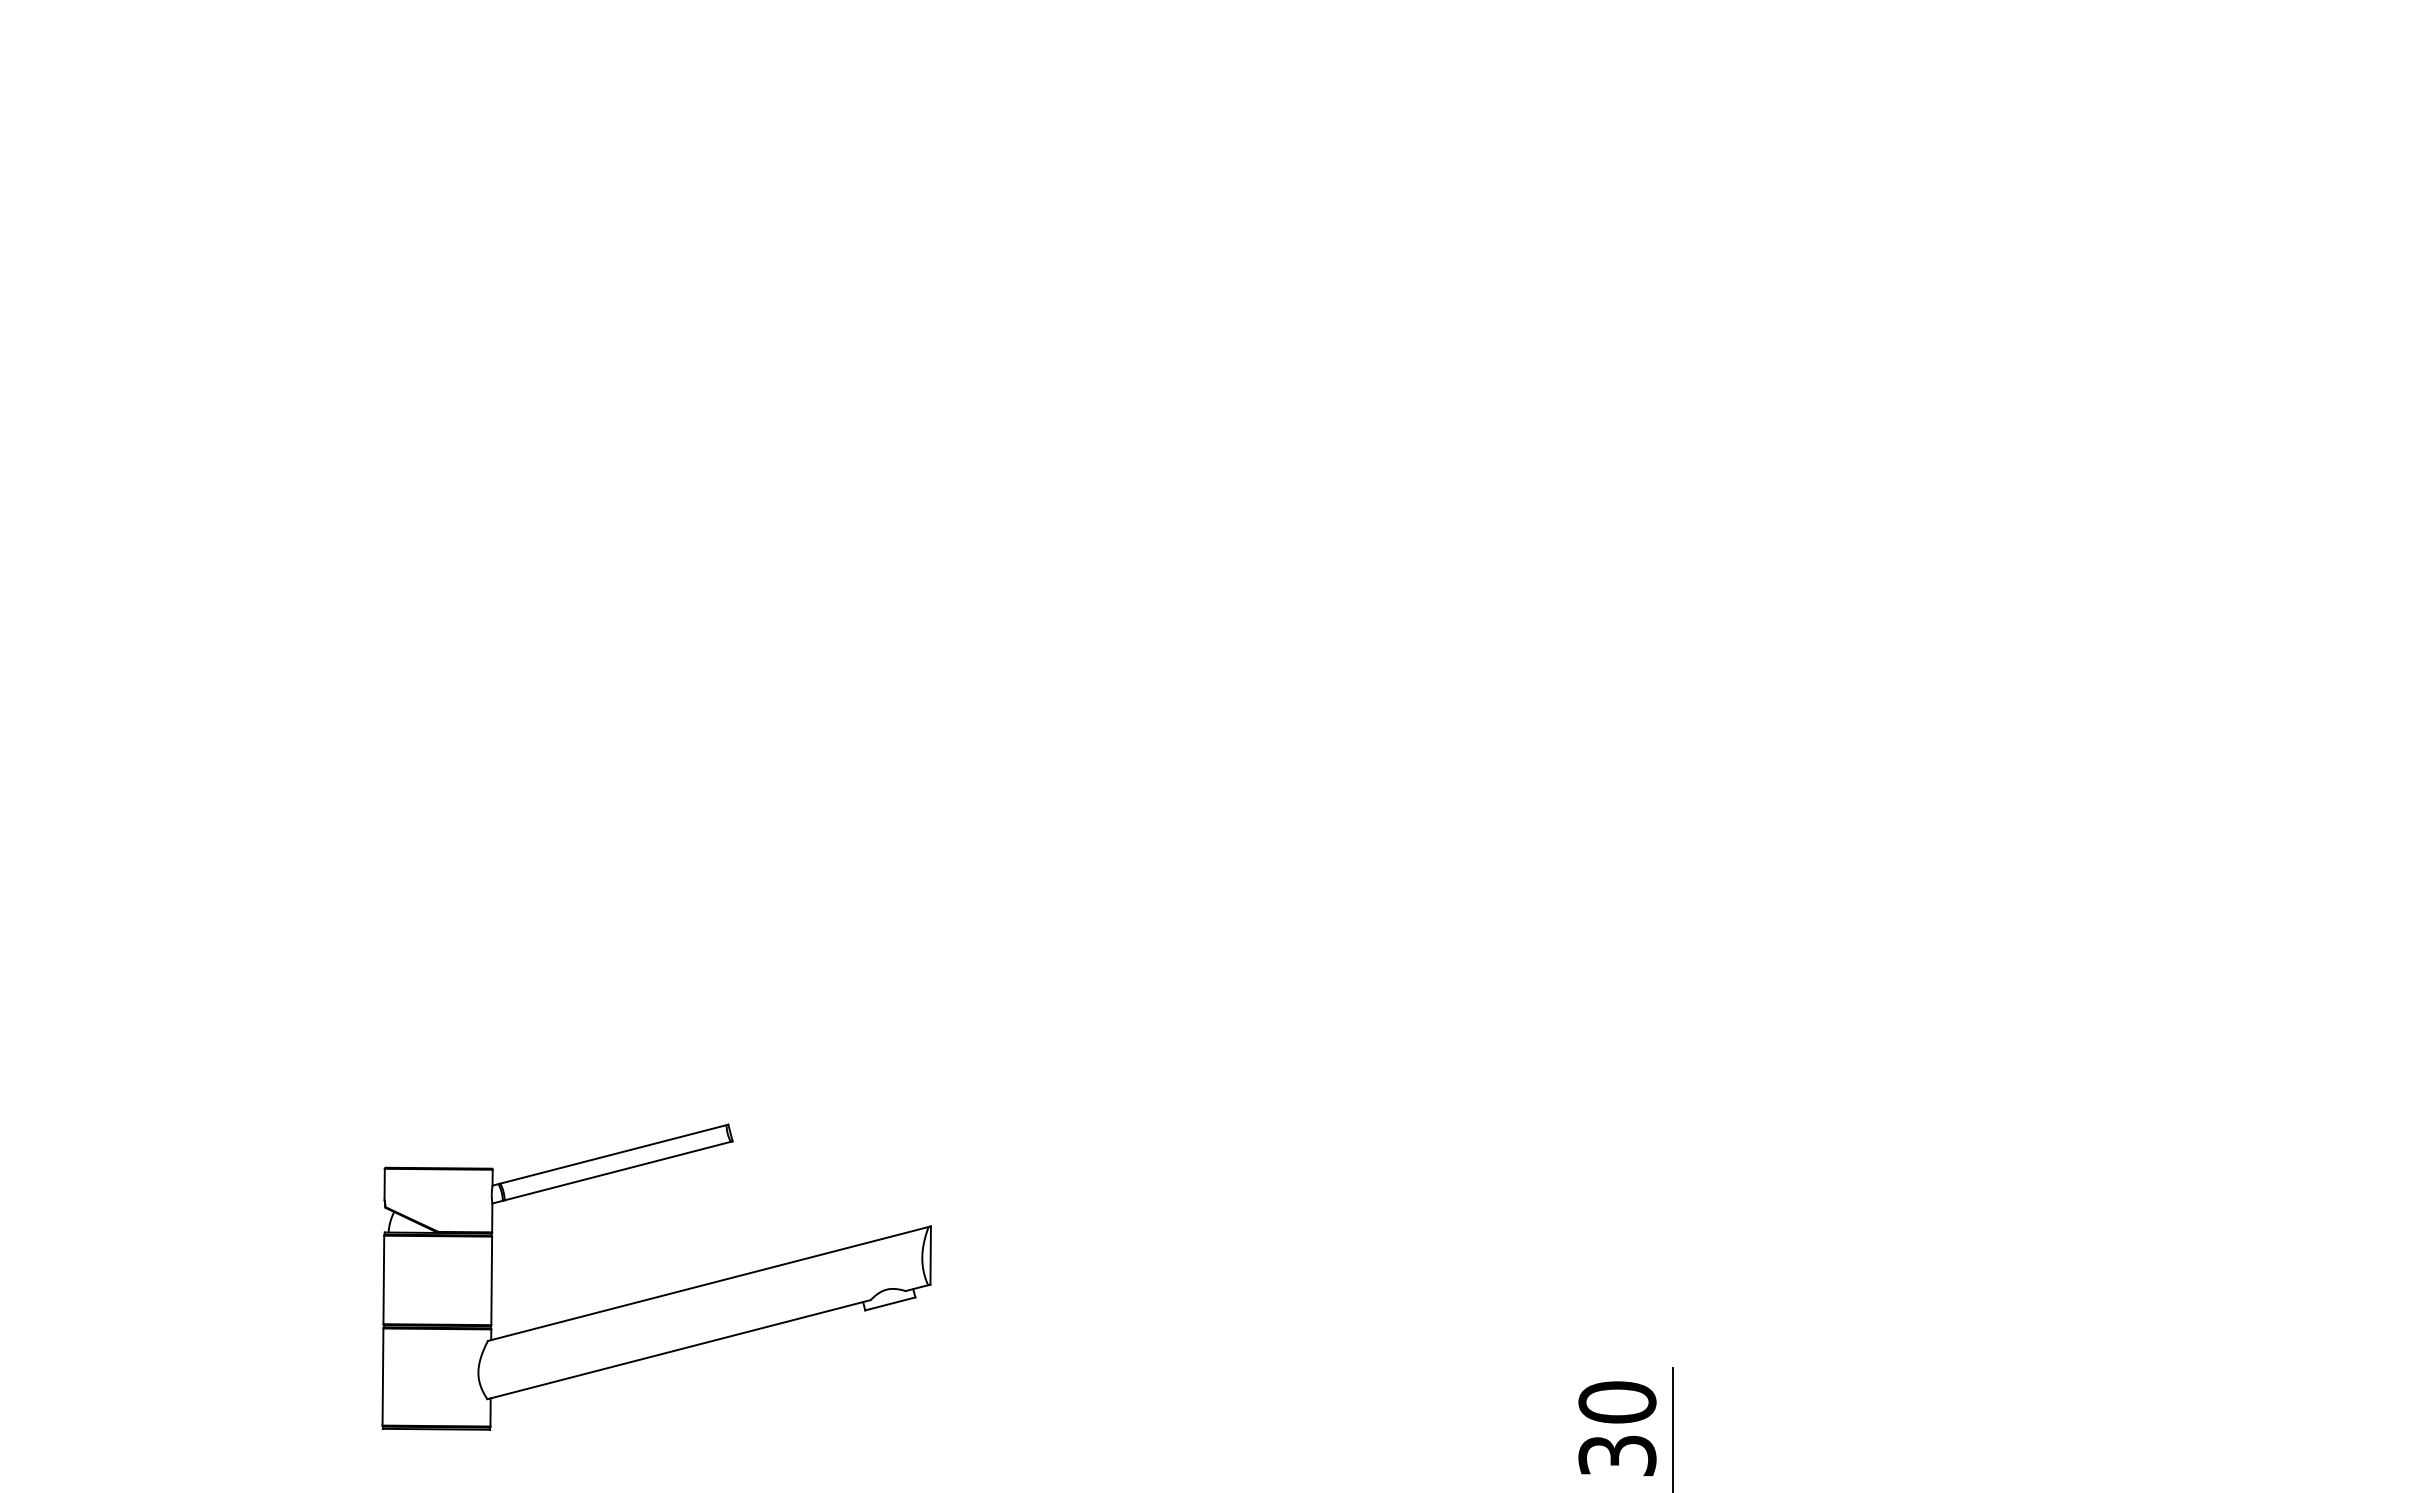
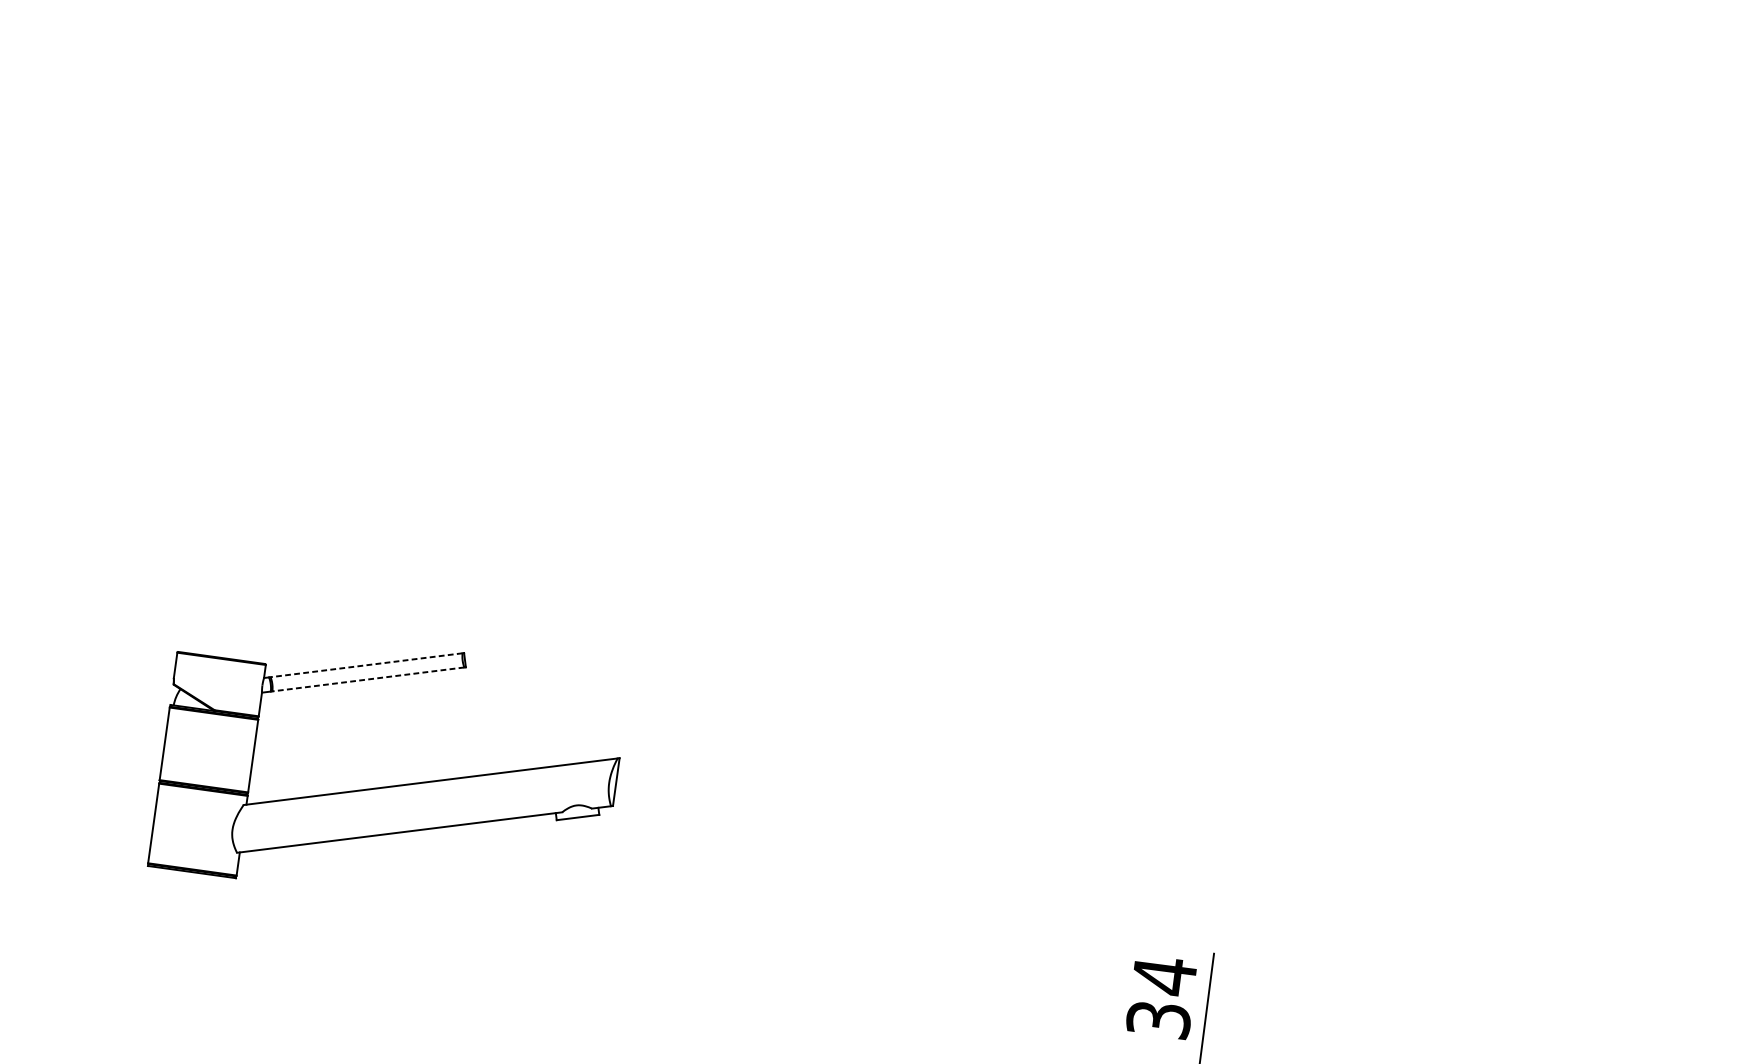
line: (613, 1154) -> (366, 665), solid -> dashed
line: (617, 1171) -> (368, 679), solid -> dashed
text: (1617, 1402) -> (1164, 976), 30 -> 34

